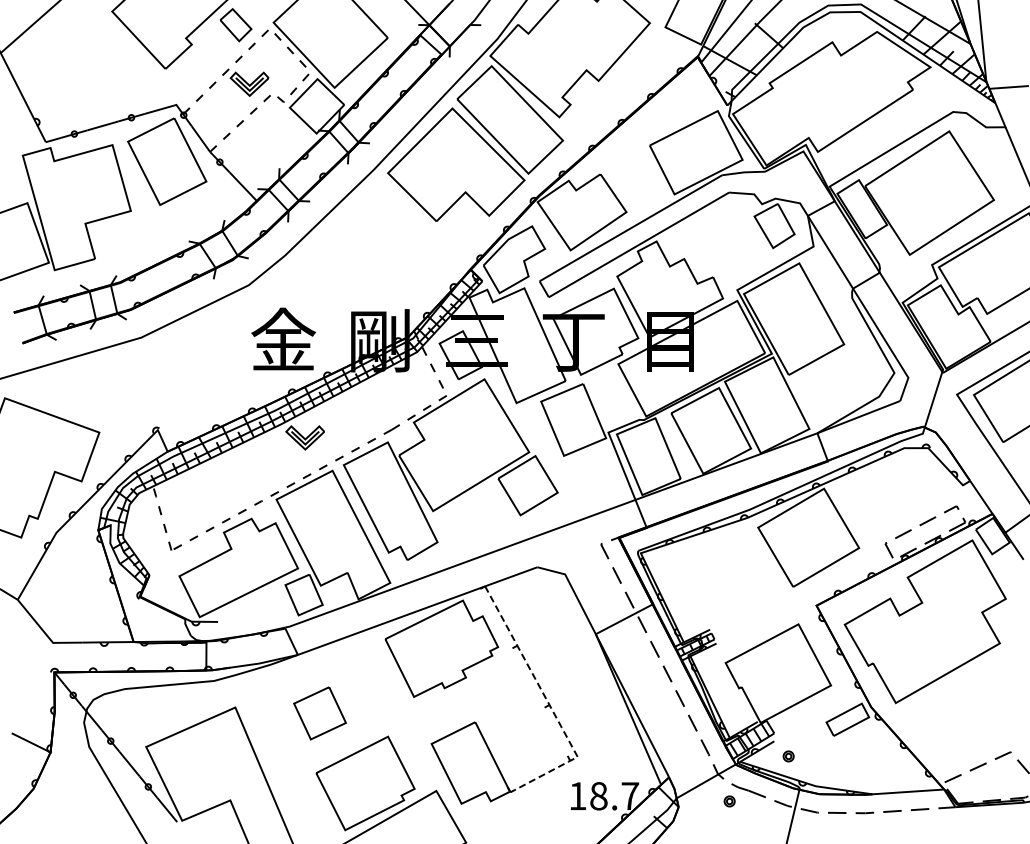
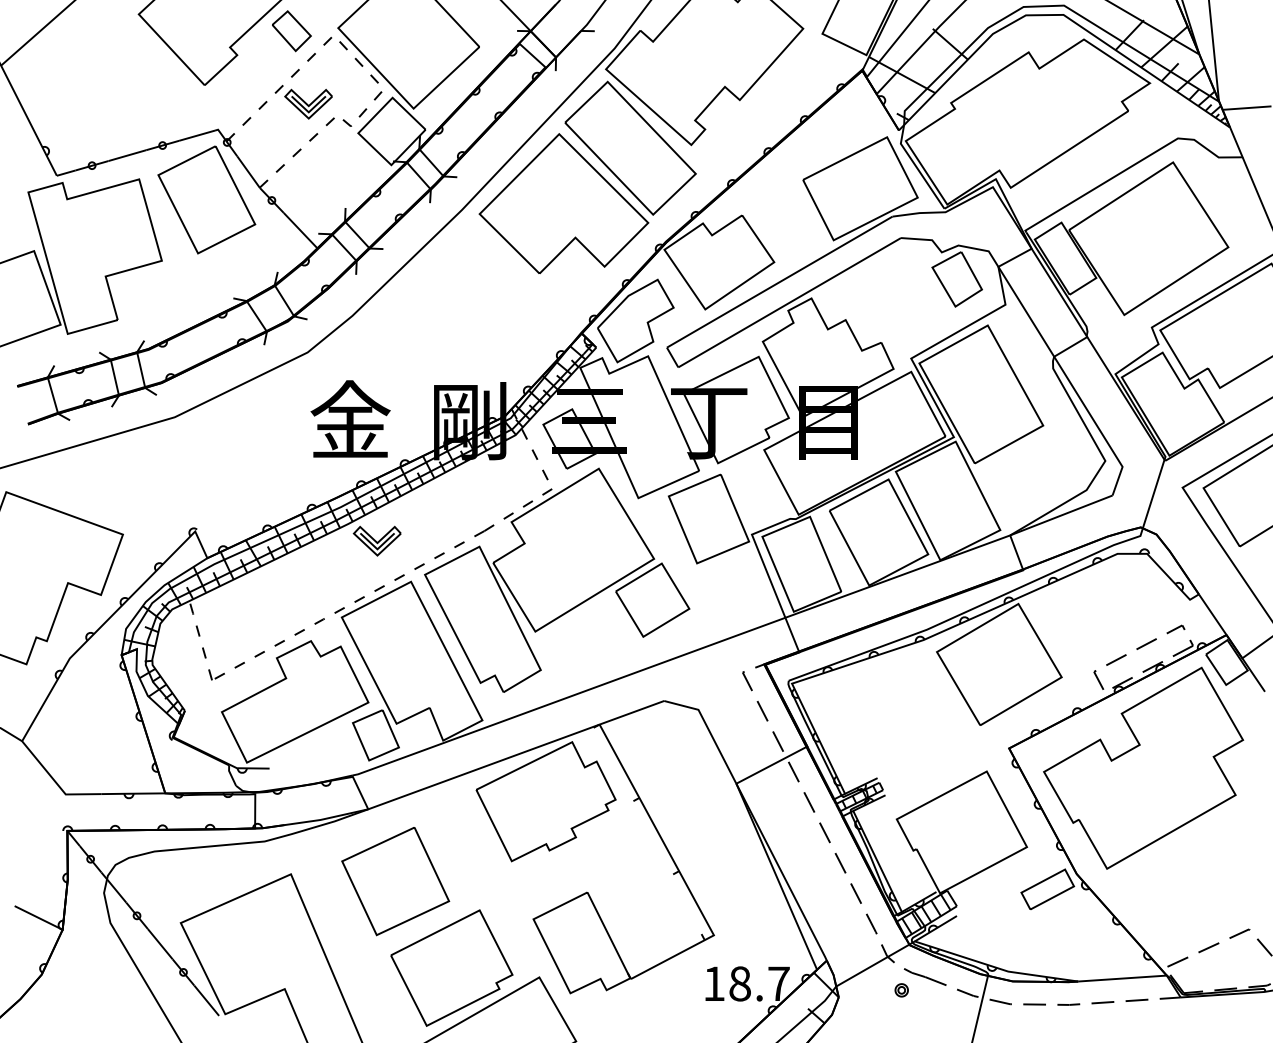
line: (549, 705) -> (679, 871), dashed -> solid
part: (319, 713) -> (394, 881), size x1.67
part: (788, 756) -> (974, 934), removed

